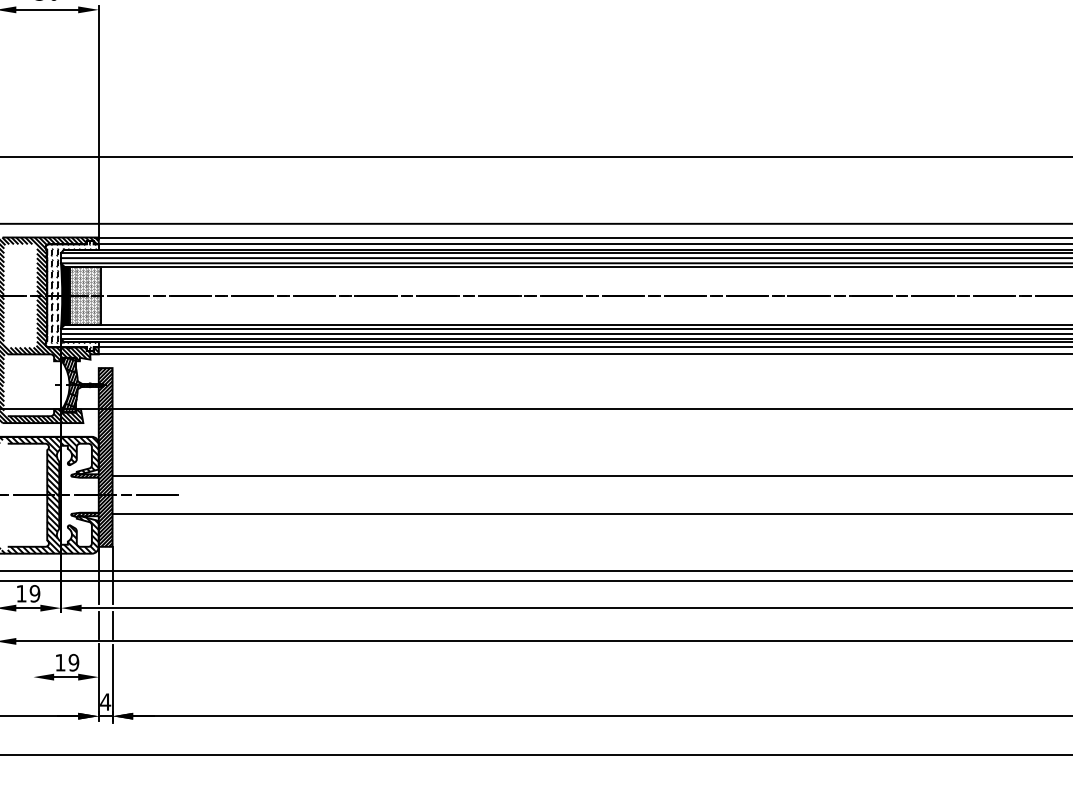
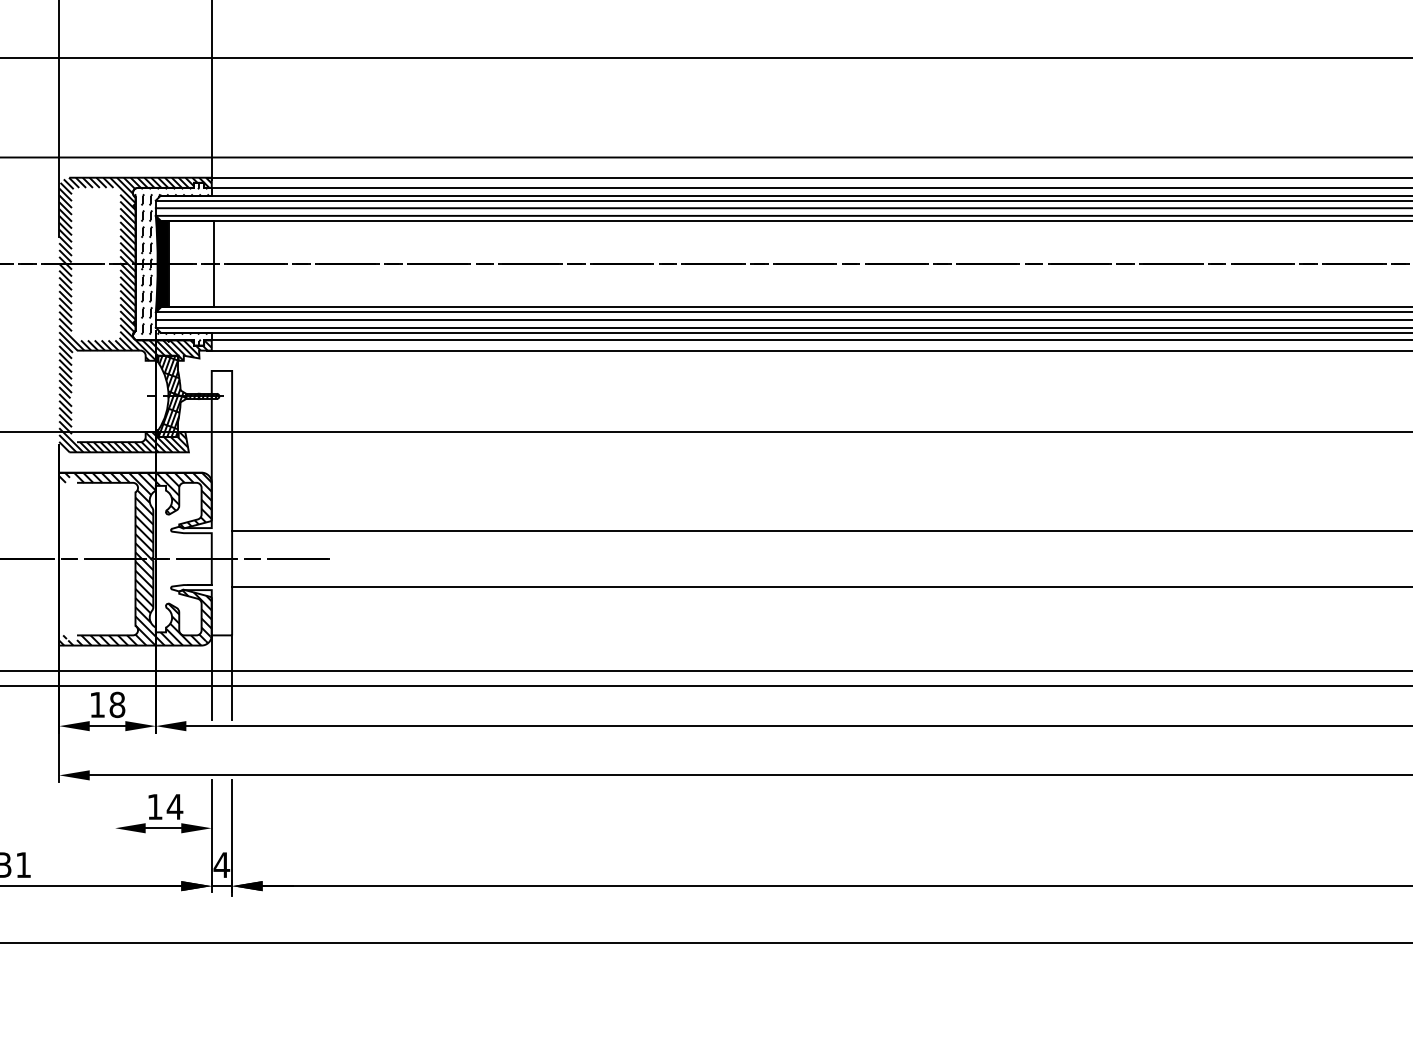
hatch: (85, 295) -> (192, 263), removed
hatch: (91, 457) -> (200, 503), removed
text: (34, 593) -> (116, 704), 19 -> 18
line: (98, 625) -> (211, 751), removed
line: (112, 625) -> (232, 751), removed
text: (73, 662) -> (174, 806), 19 -> 14

